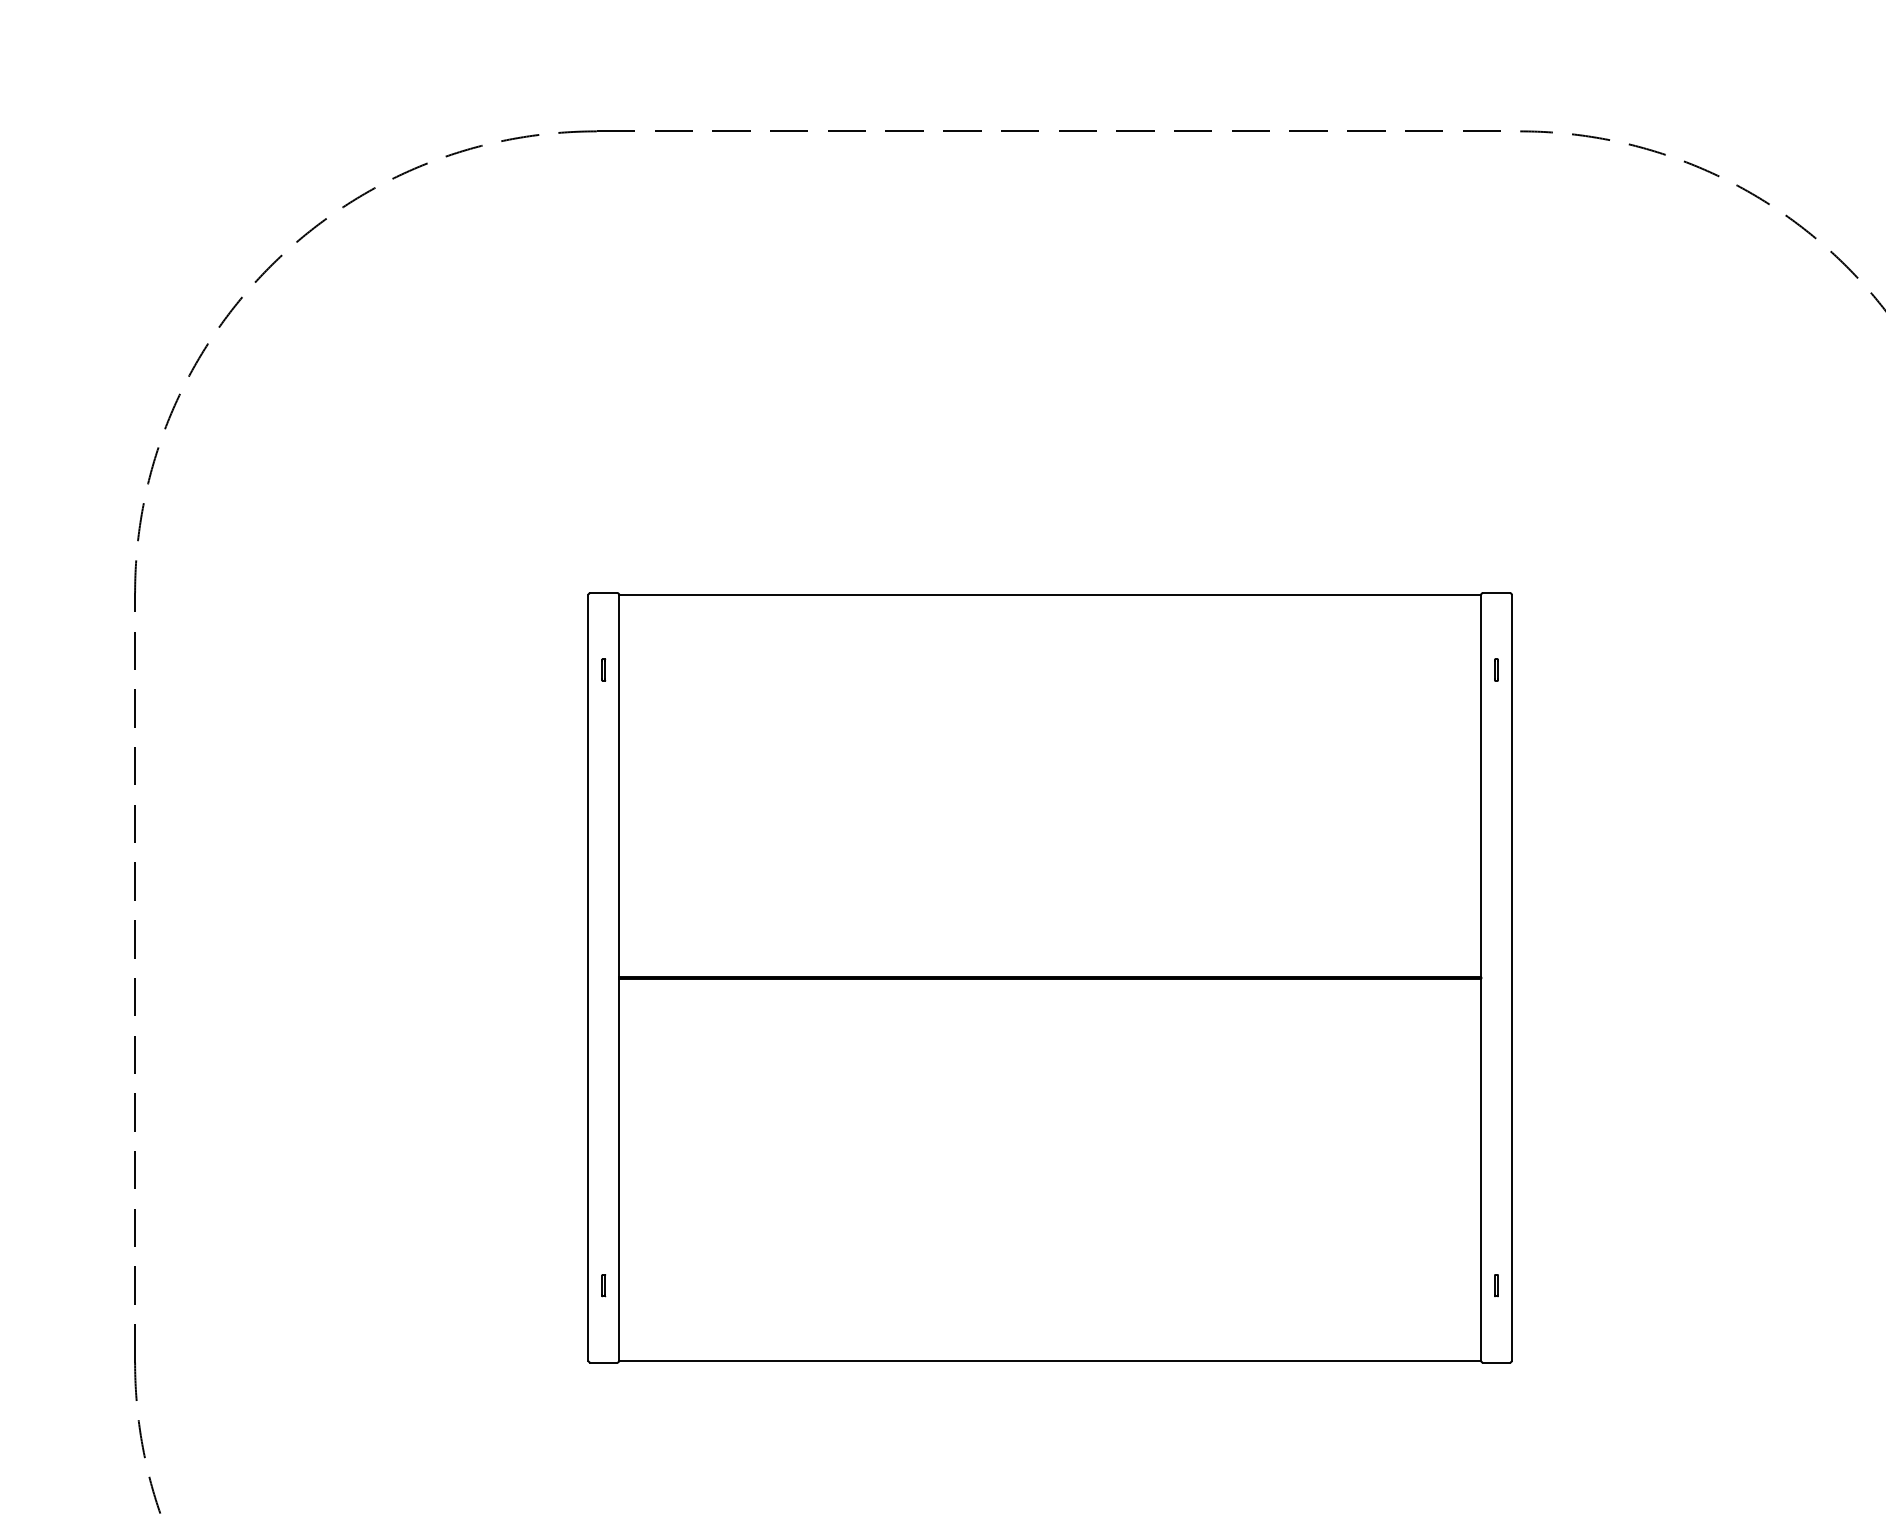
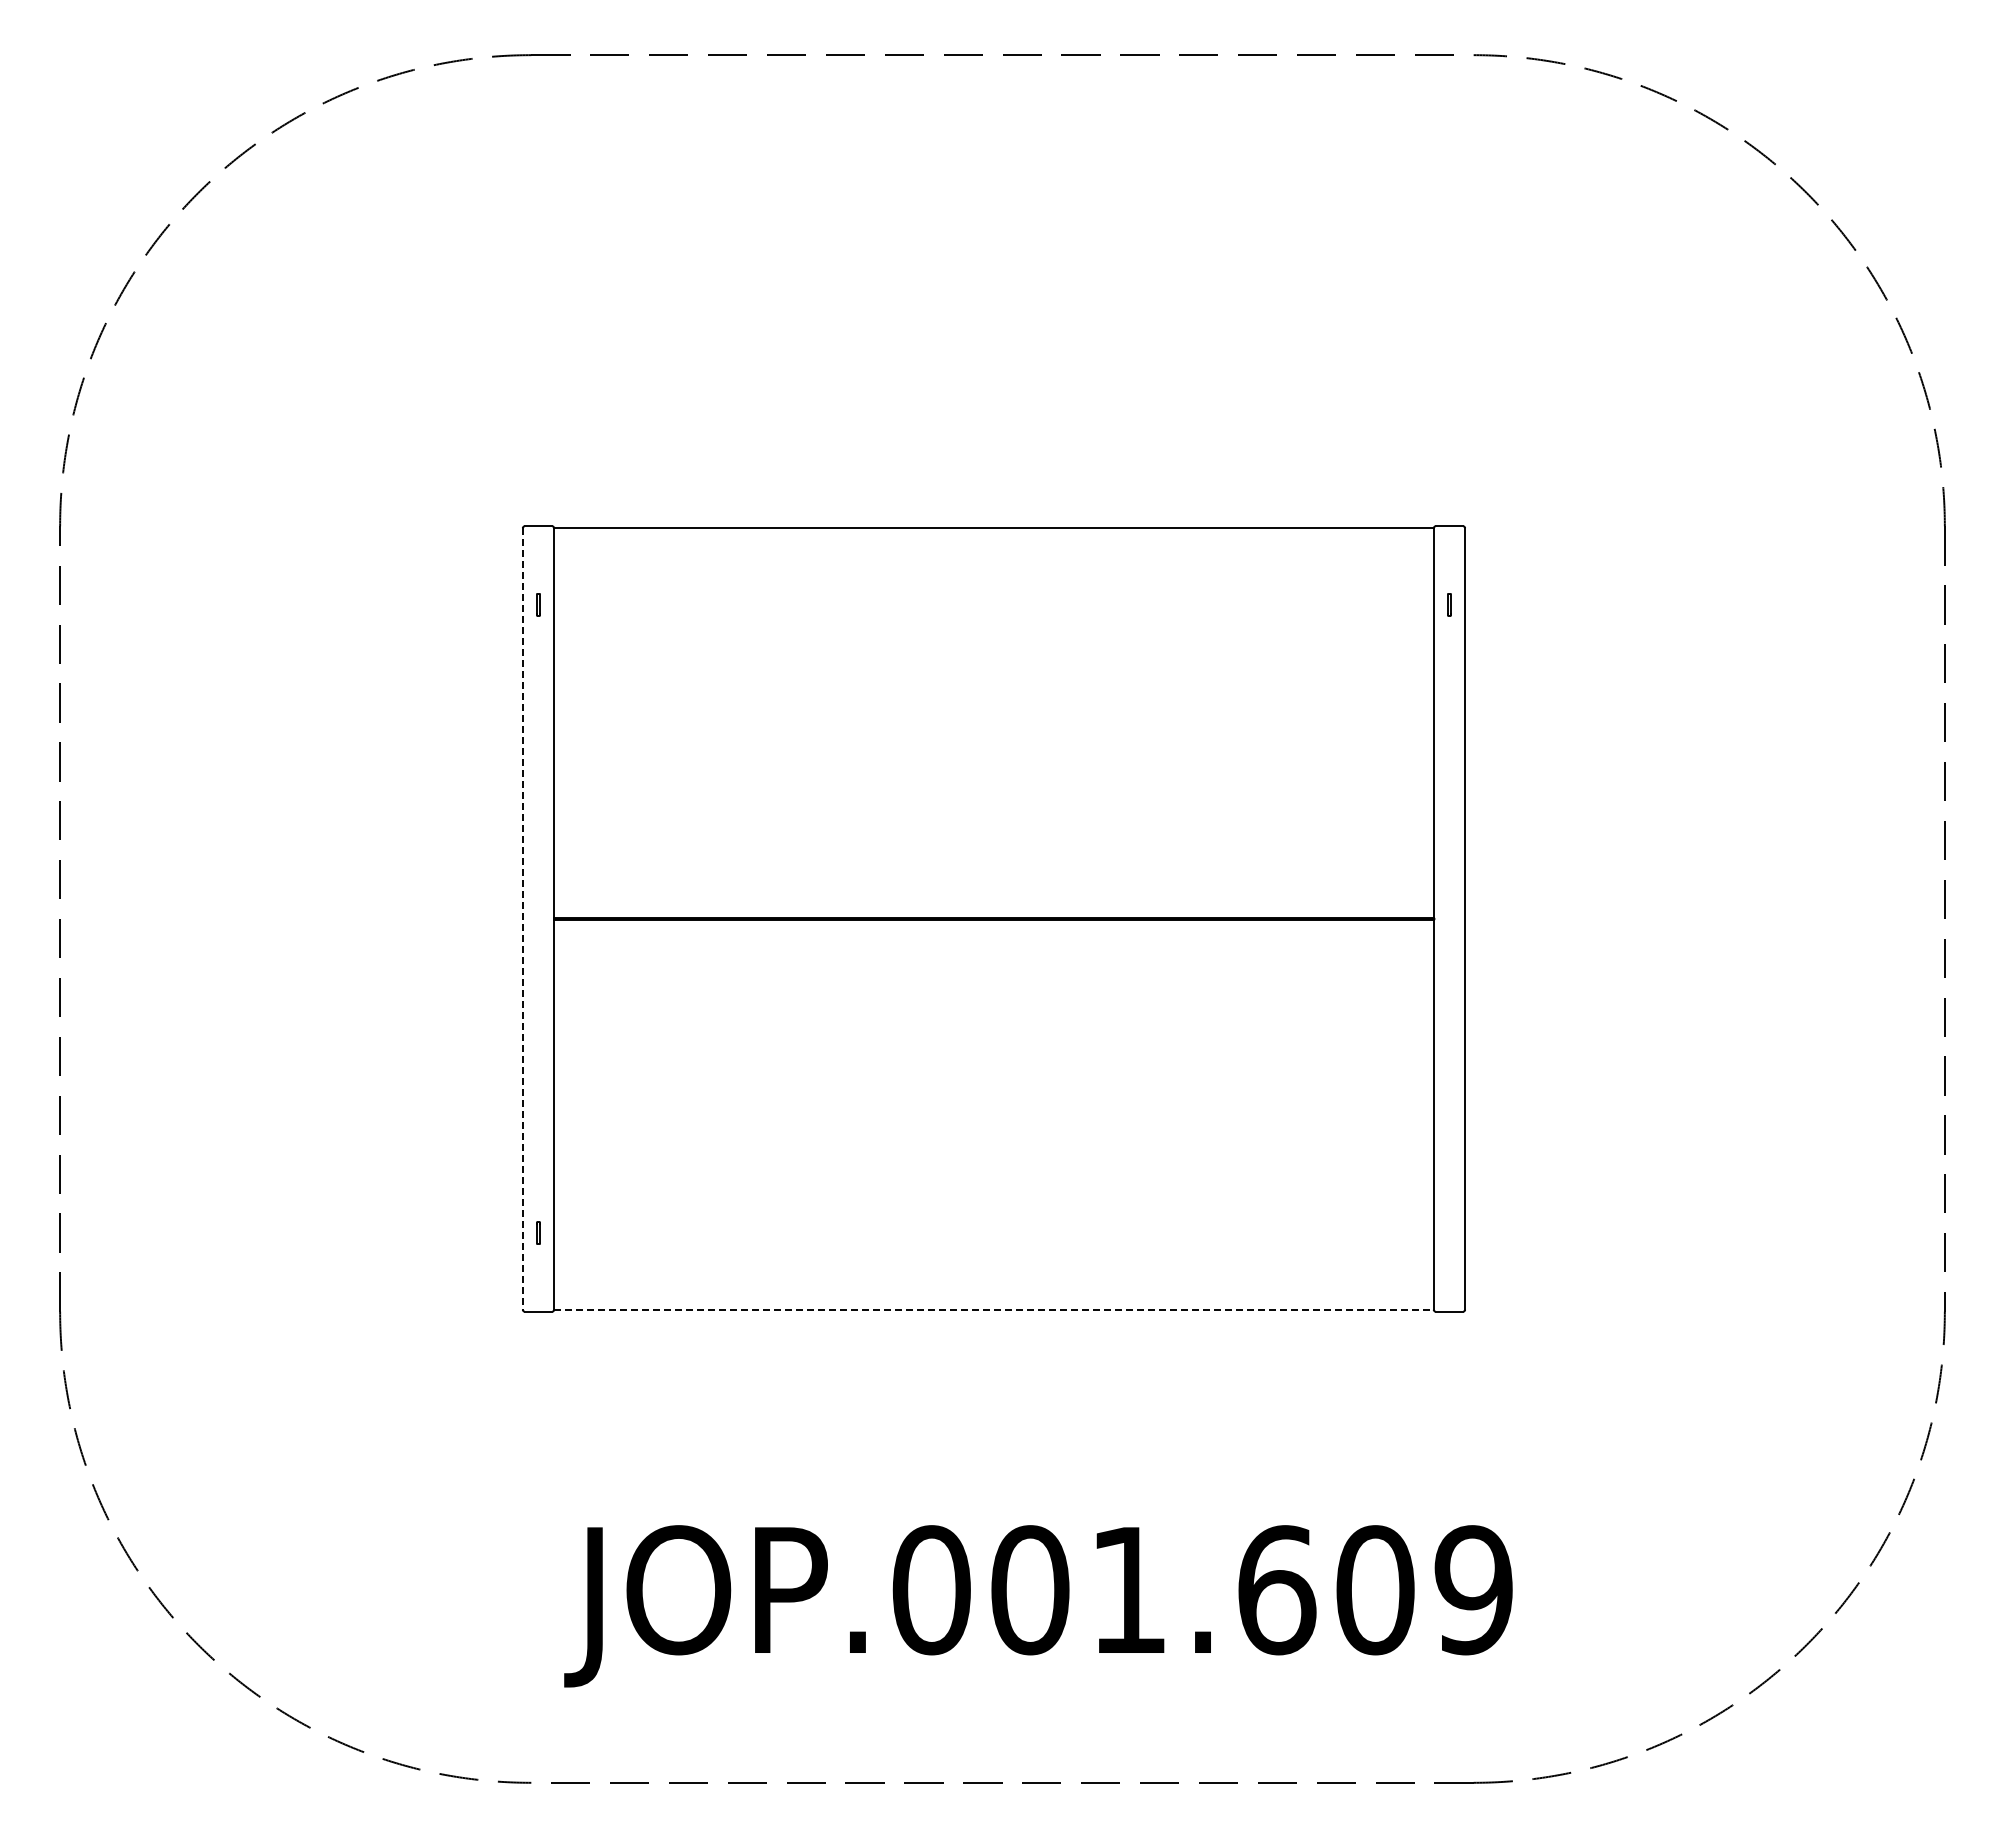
line: (588, 977) -> (522, 918), solid -> dashed
line: (1495, 1285) -> (1448, 1232), removed
line: (1049, 1360) -> (993, 1309), solid -> dashed

